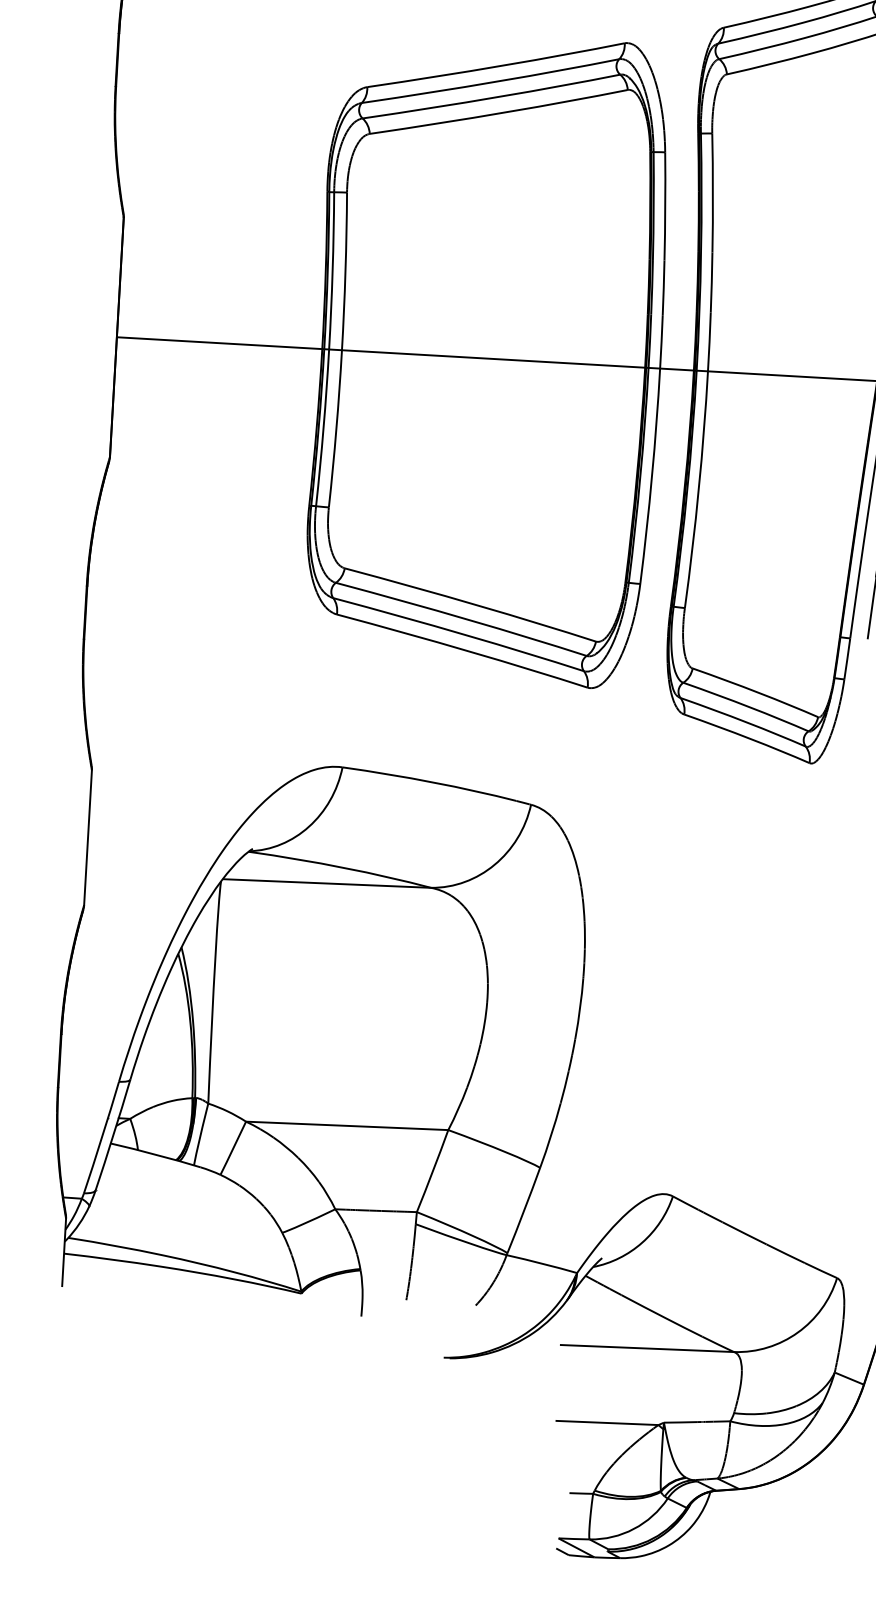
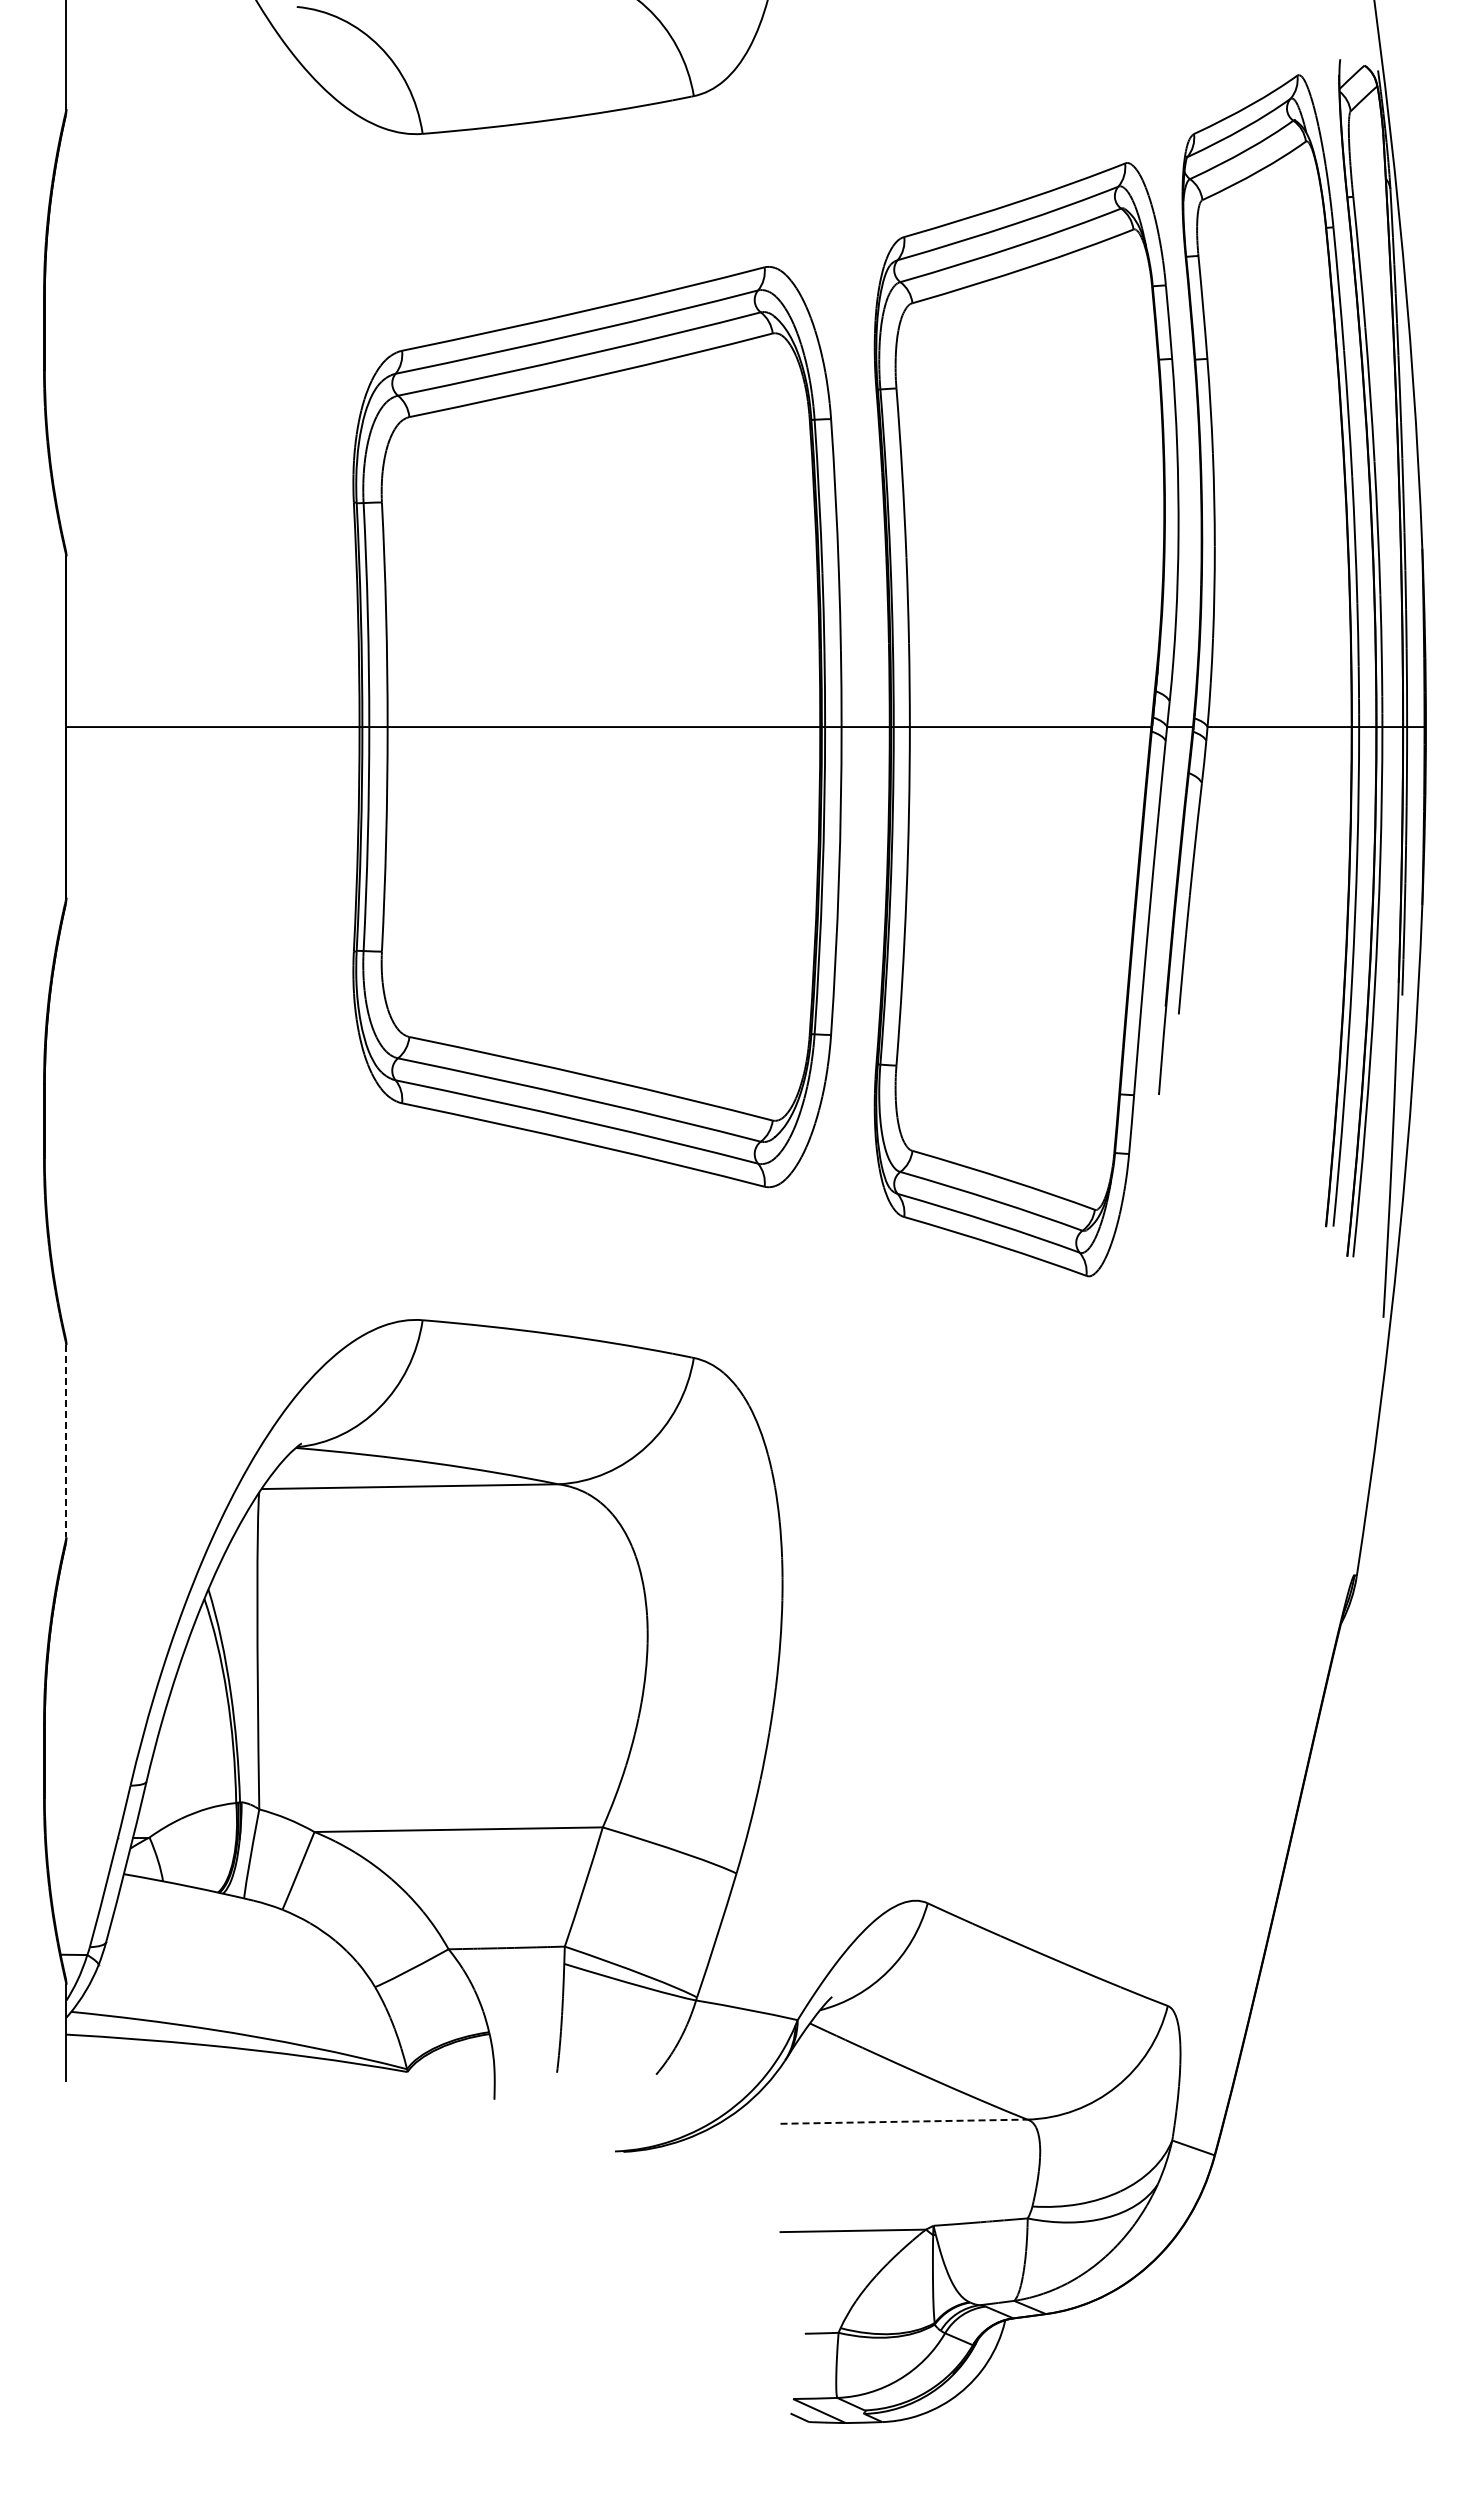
line: (88, 837) -> (66, 1441), solid -> dashed
line: (647, 1348) -> (904, 2121), solid -> dashed

